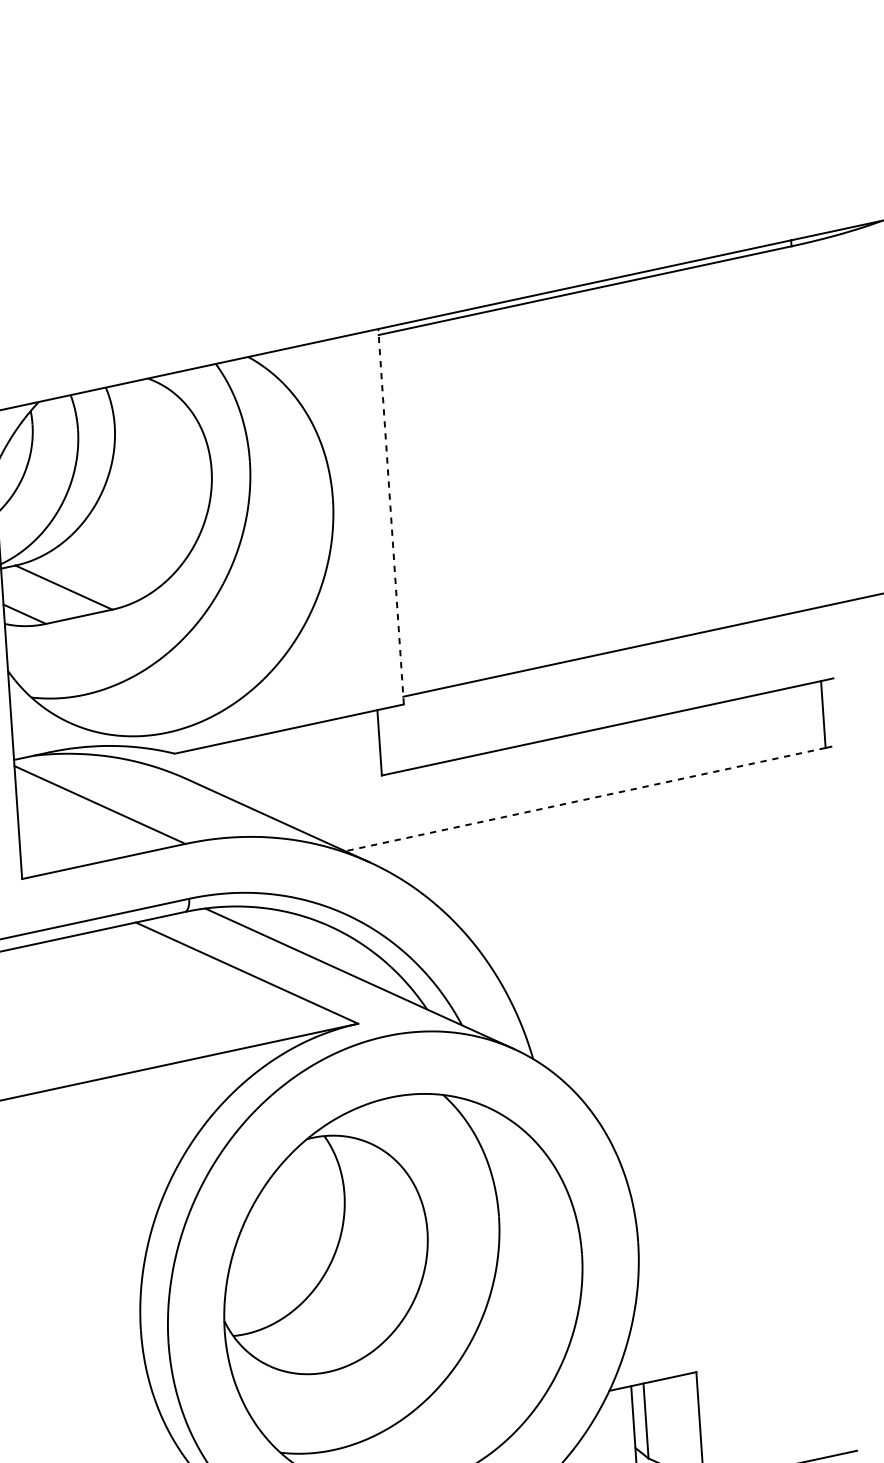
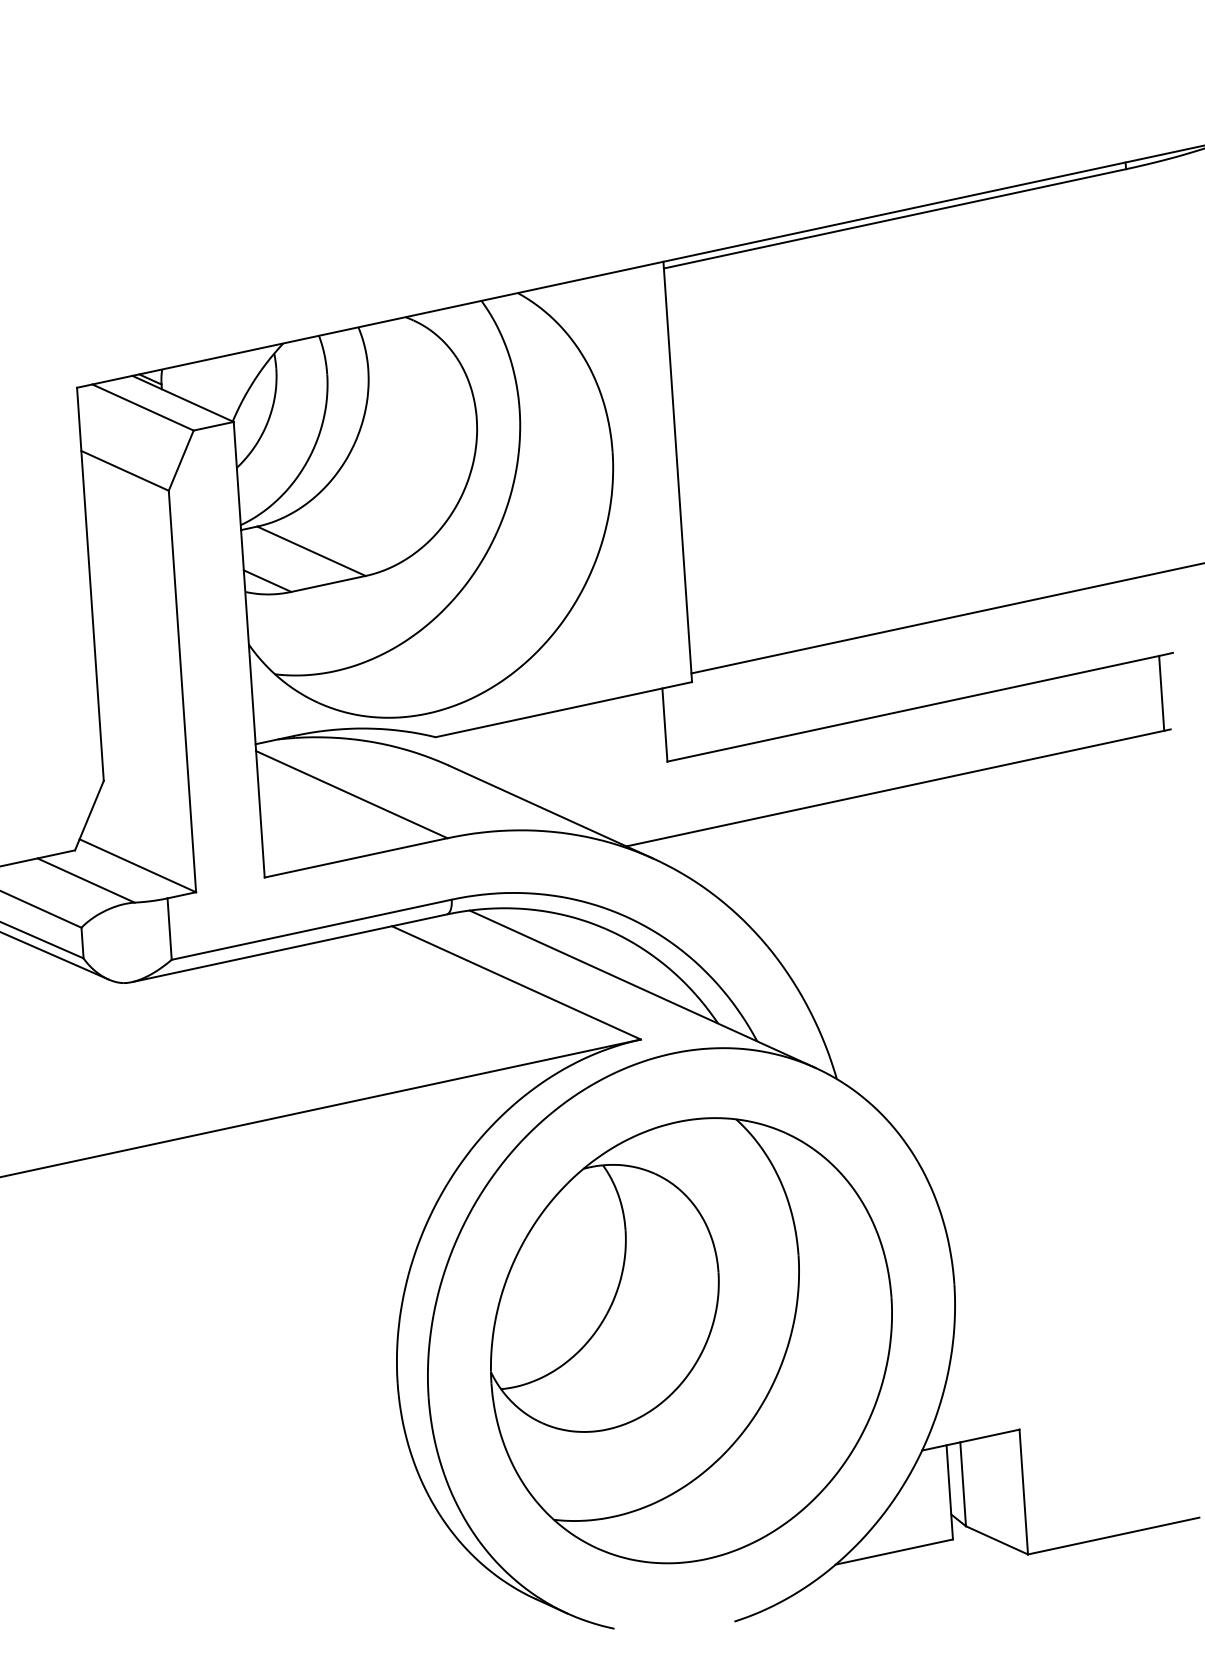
line: (390, 516) -> (677, 471), dashed -> solid
line: (584, 799) -> (894, 788), dashed -> solid

